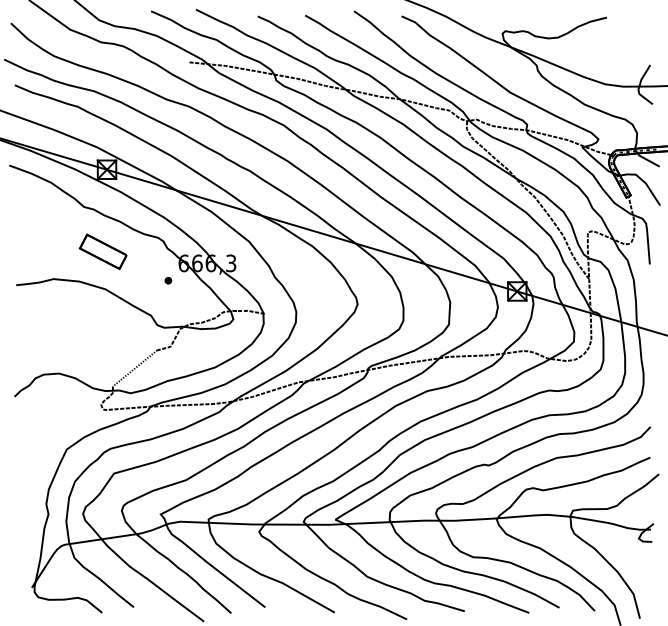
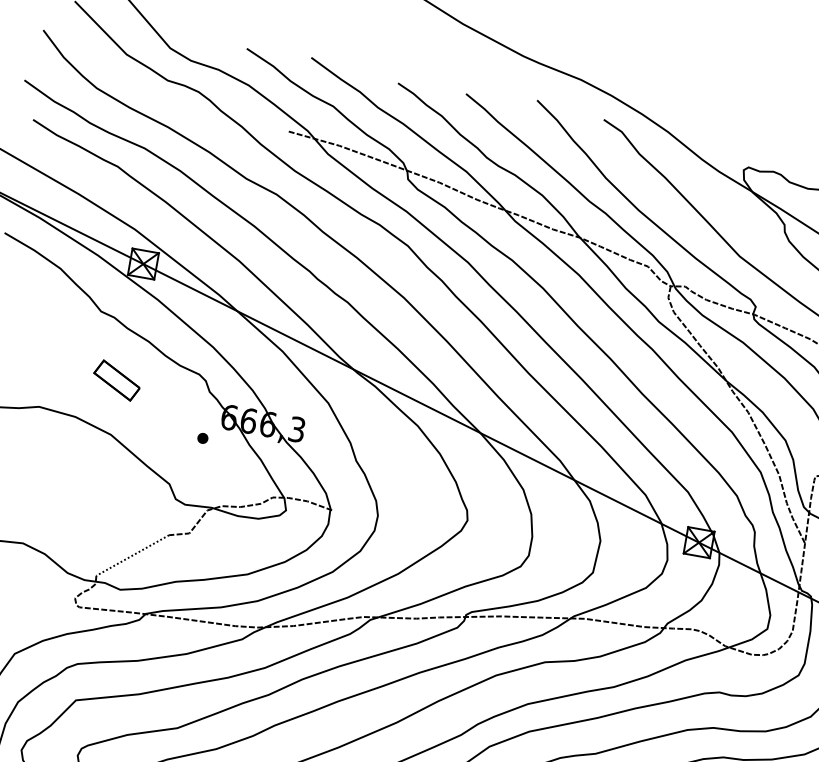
part: (102, 251) -> (116, 379), size x0.7

